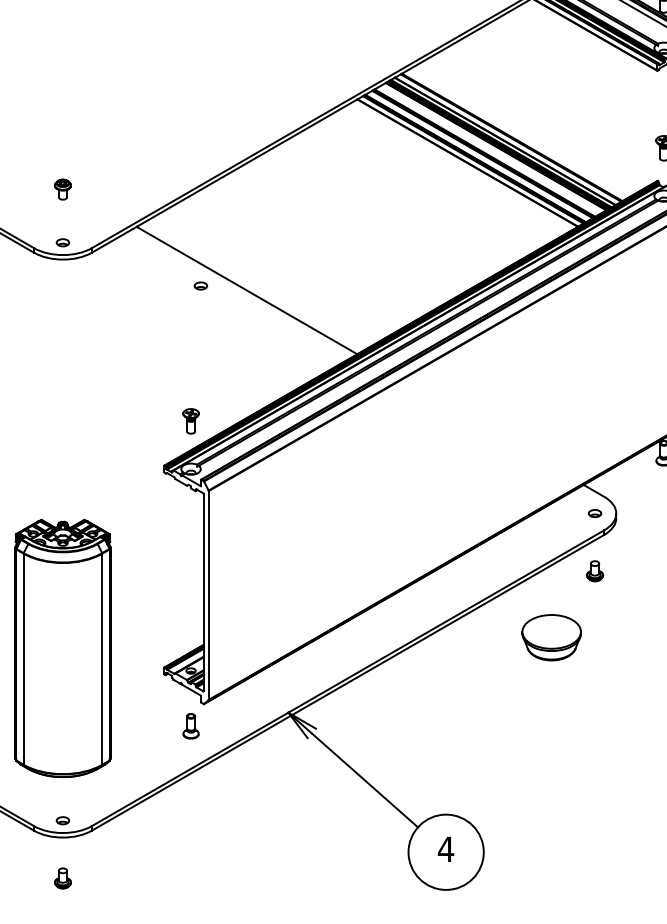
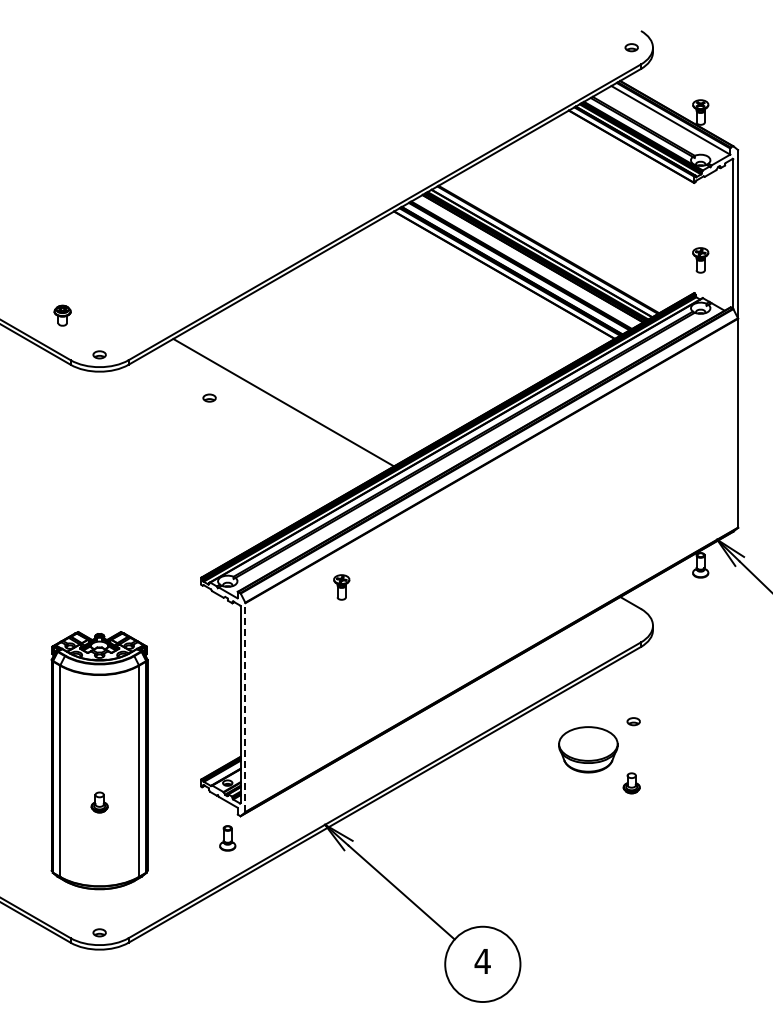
part: (62, 189) -> (62, 315), moved
part: (200, 285) -> (209, 397), moved
part: (190, 421) -> (341, 587), moved
part: (594, 513) -> (633, 721), moved
part: (594, 571) -> (631, 783), moved
line: (208, 595) -> (245, 707), solid -> dashed
part: (62, 878) -> (99, 802), moved

